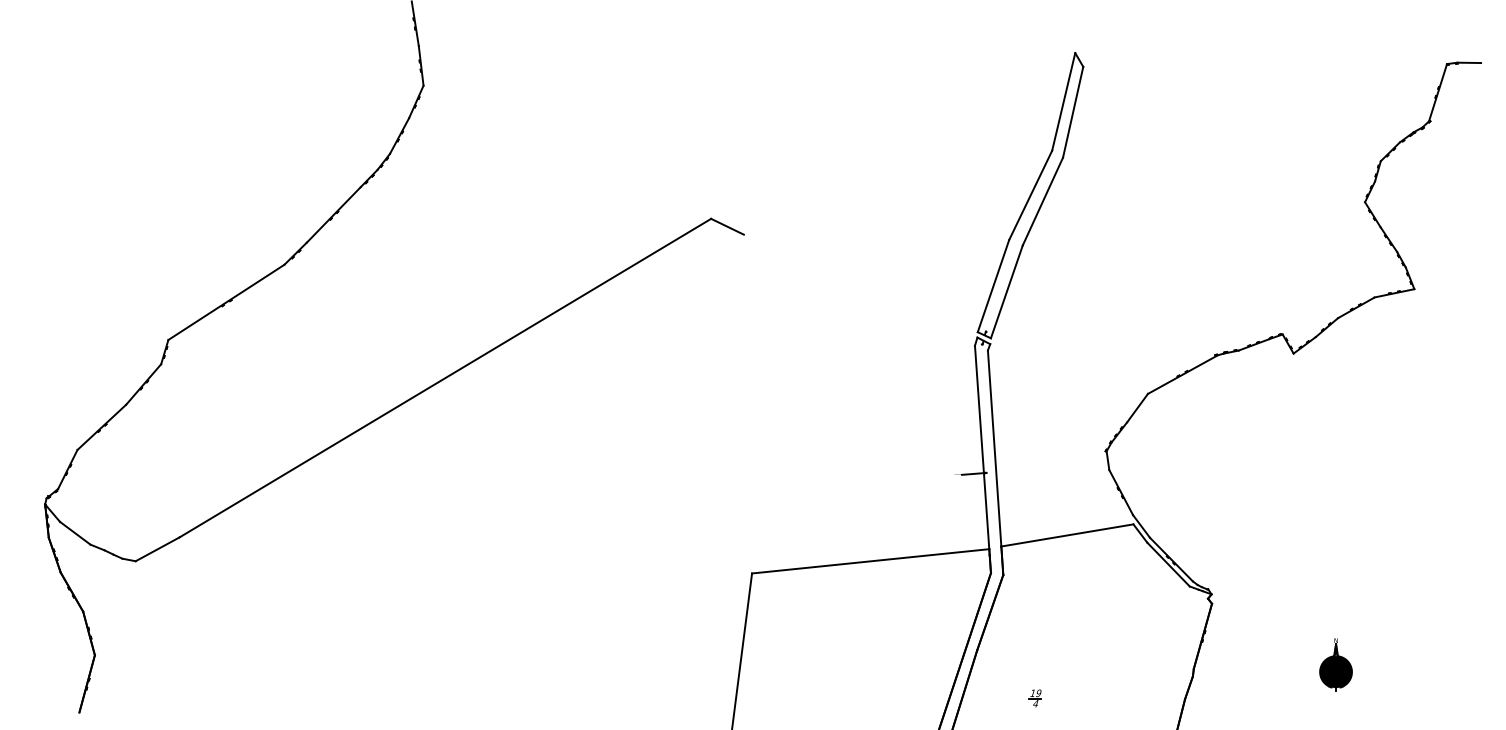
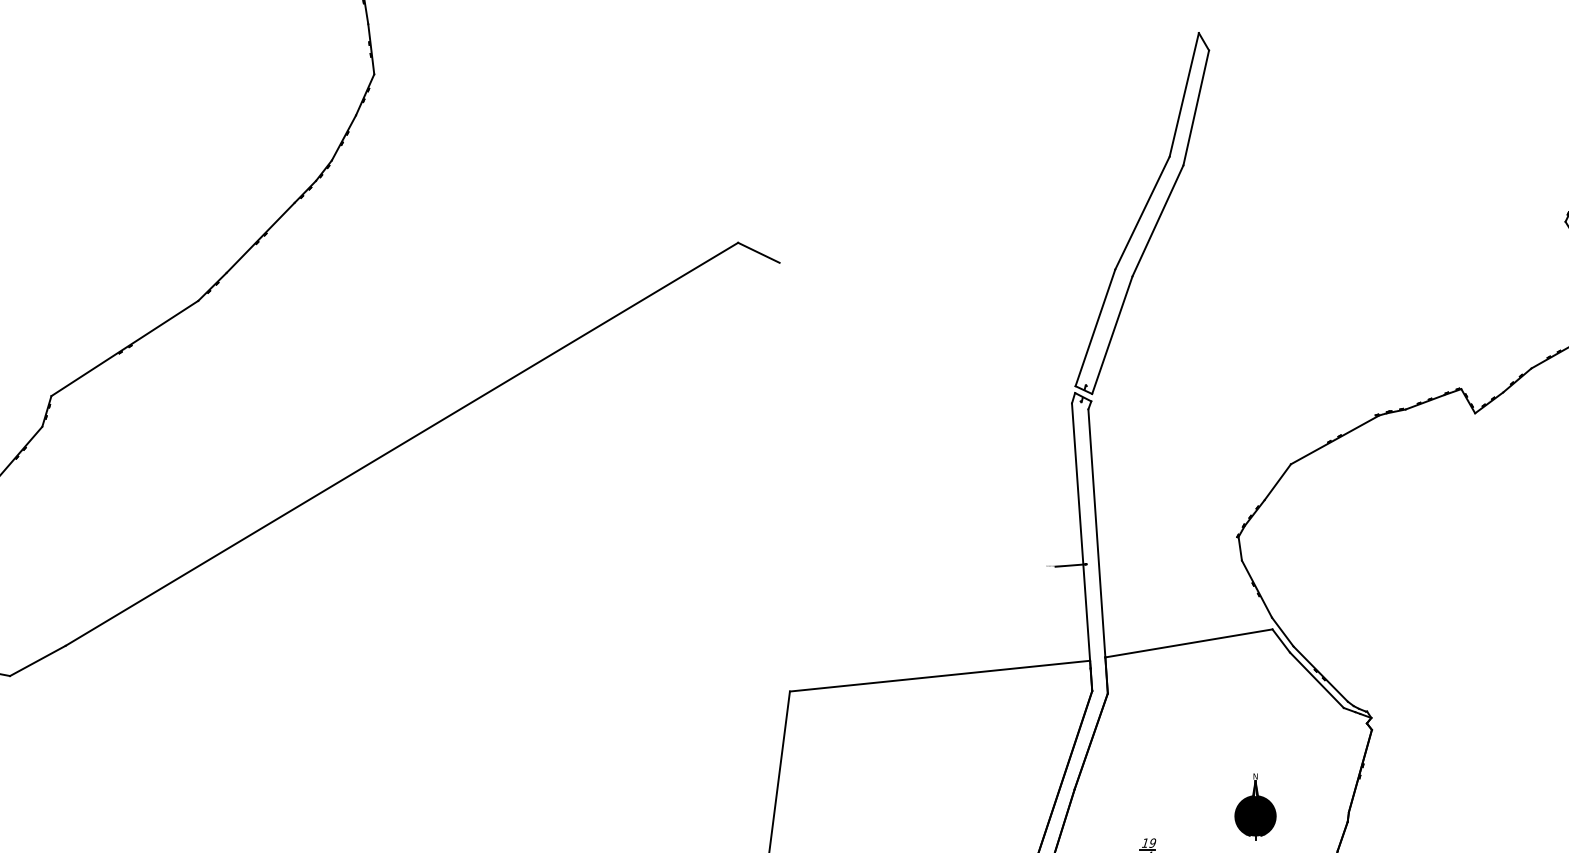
part: (1335, 664) -> (1254, 806), moved

